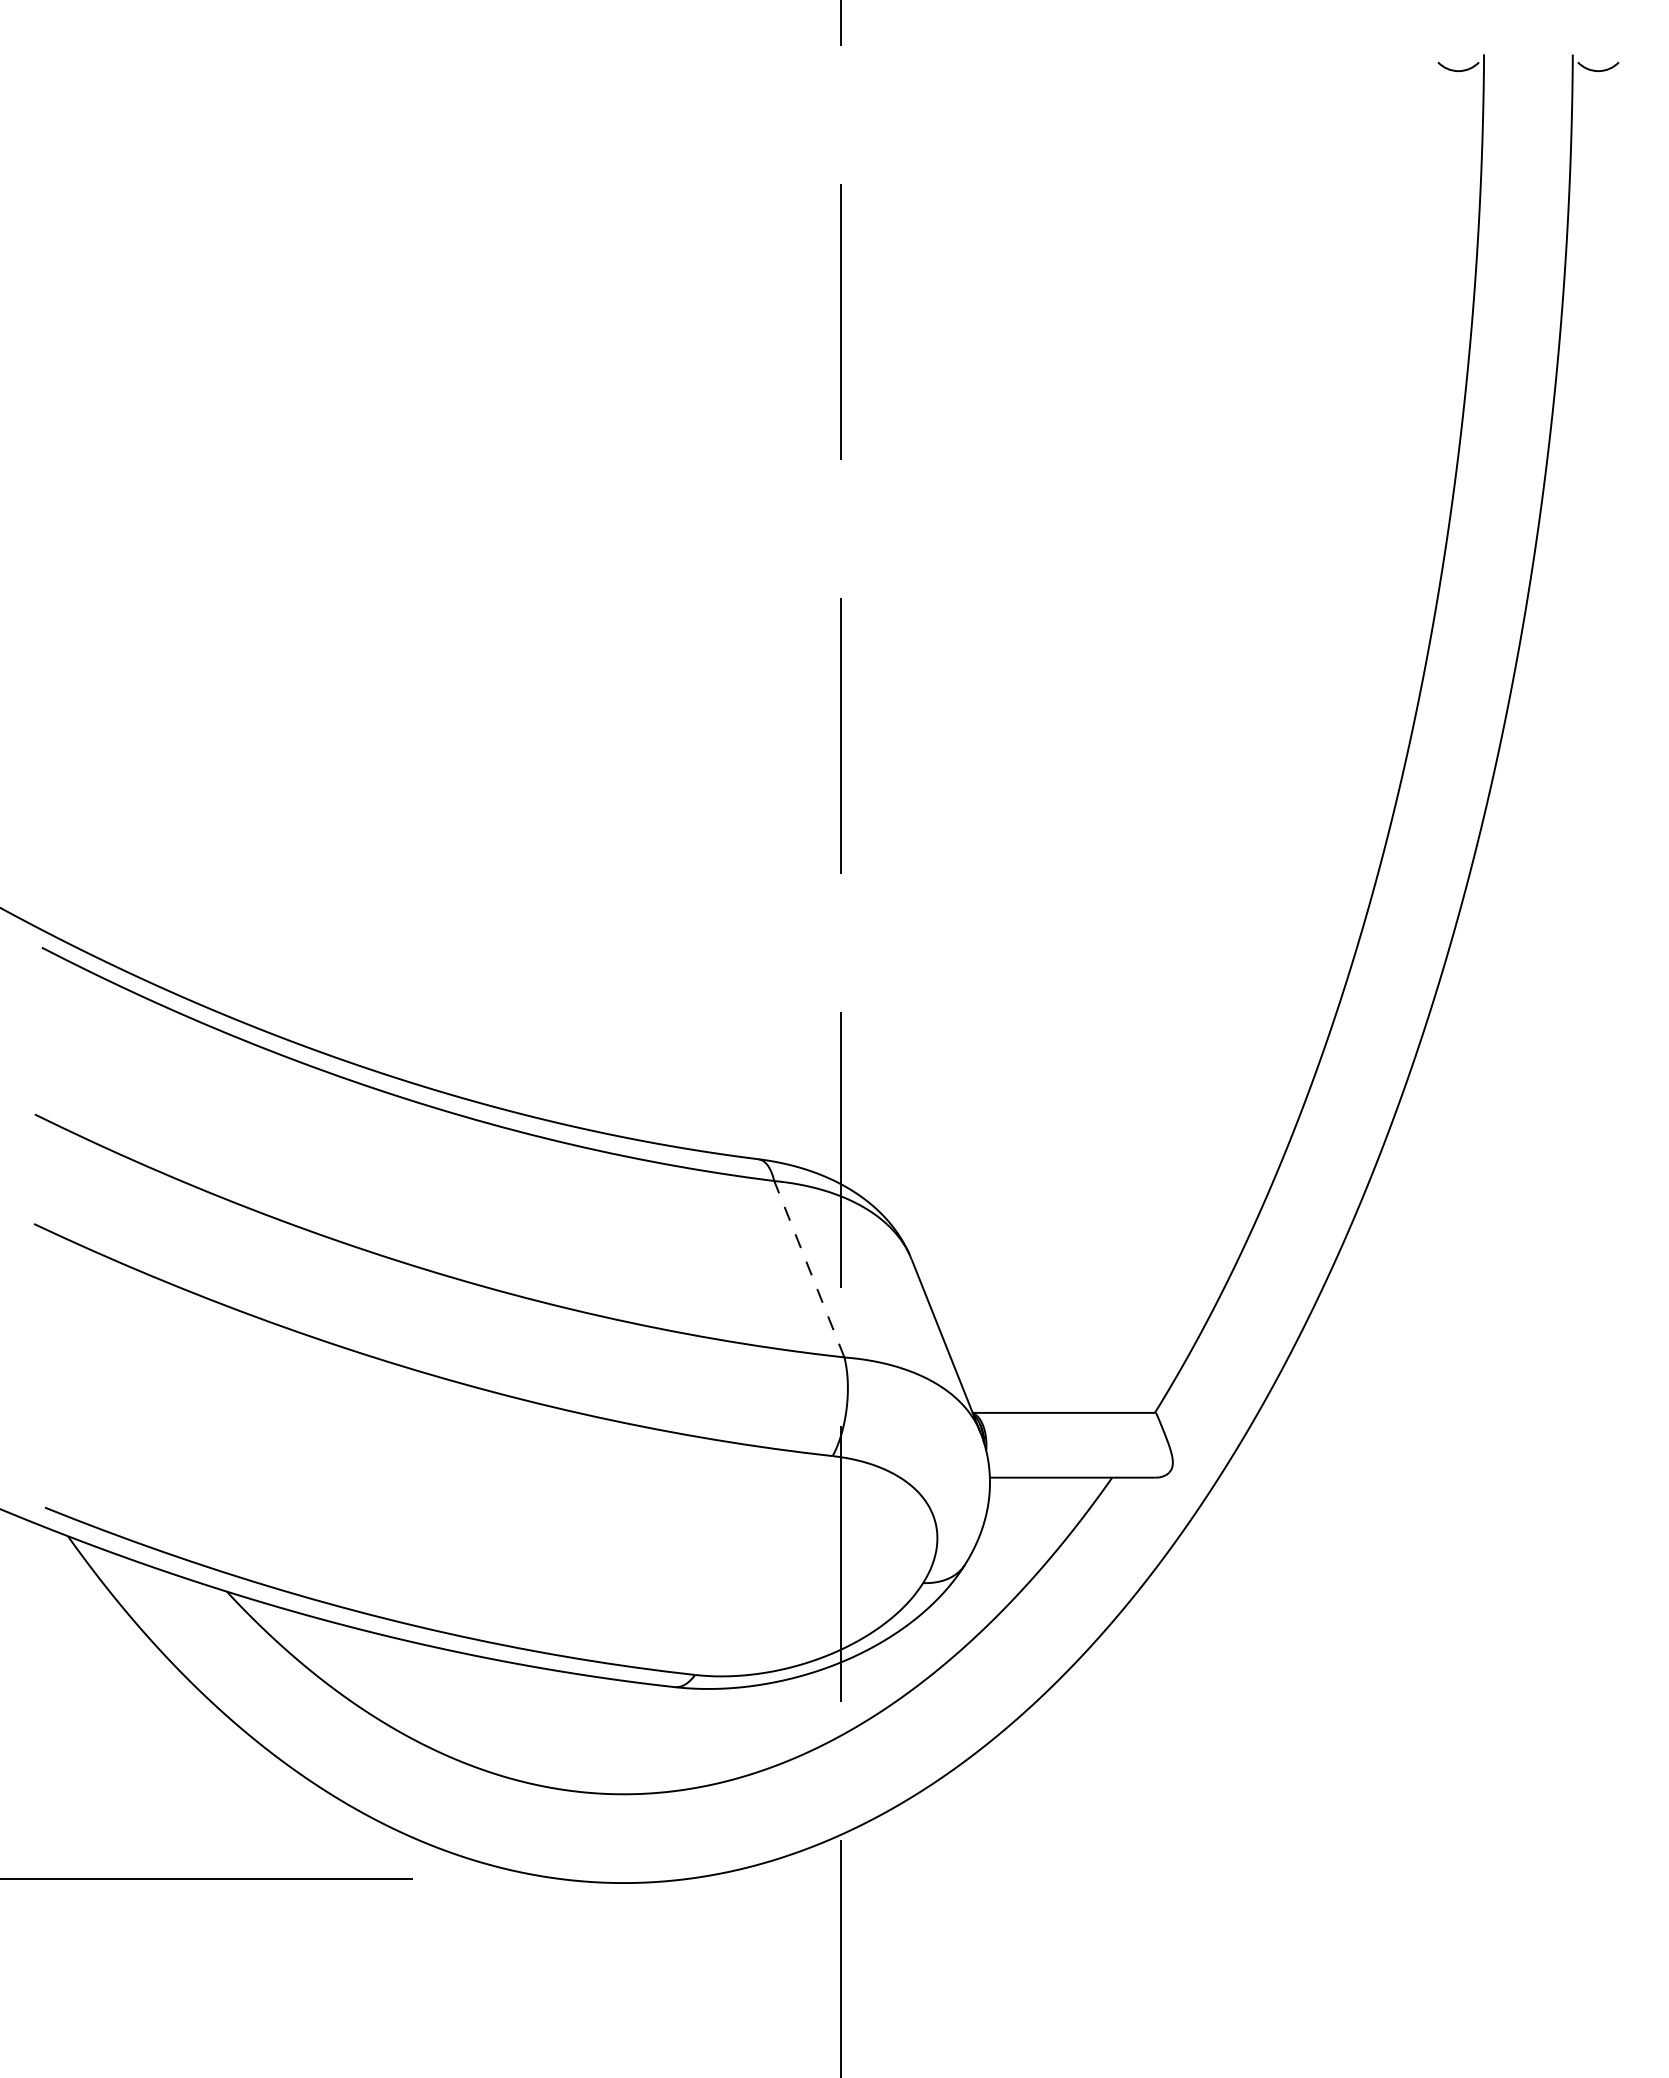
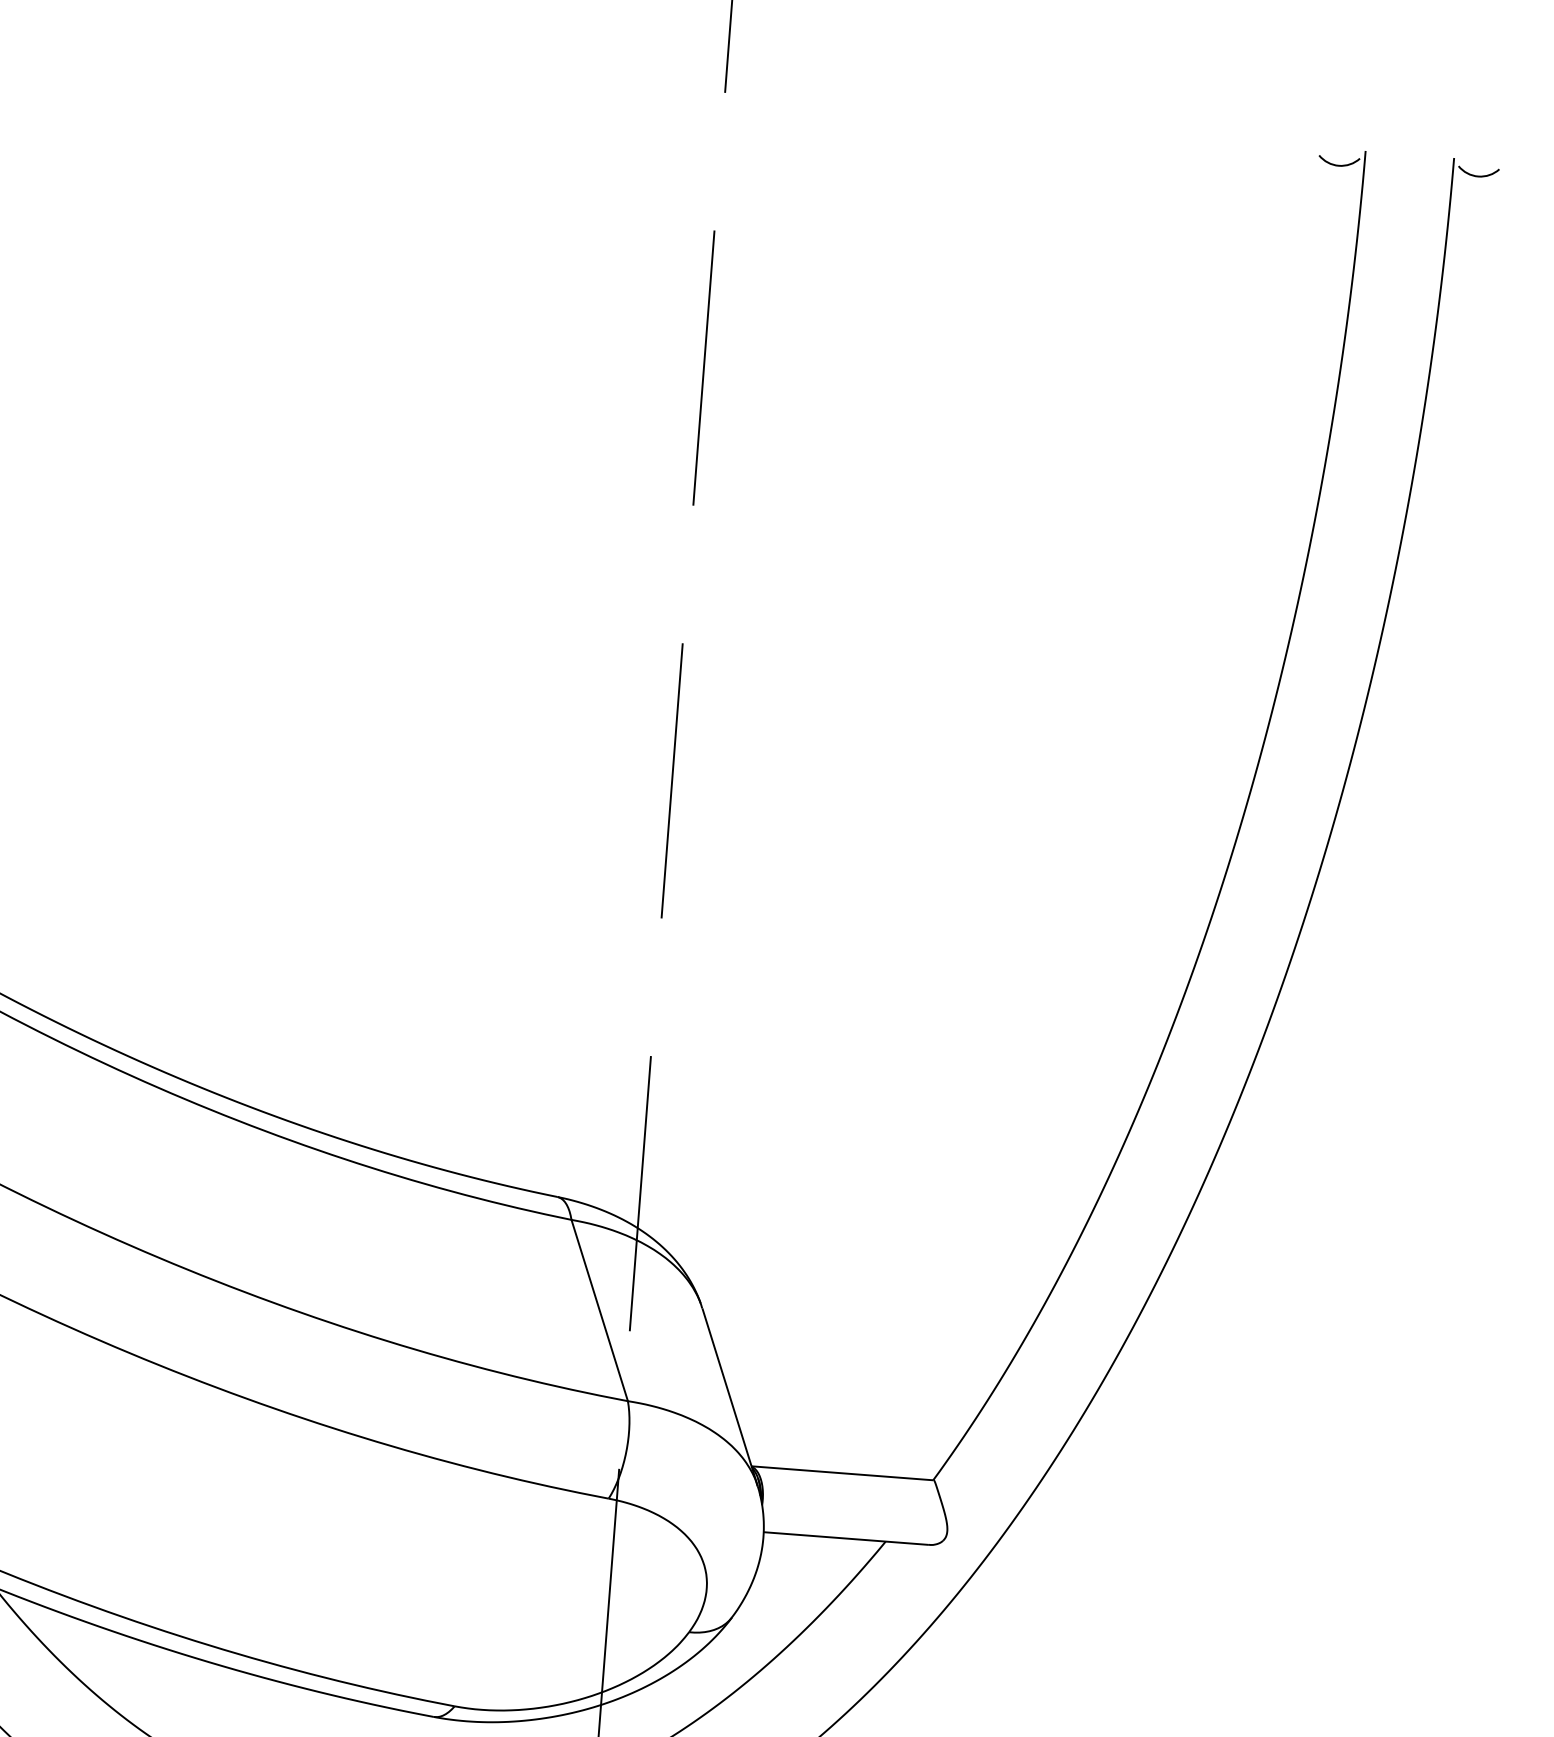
line: (809, 1269) -> (599, 1310), dashed -> solid

